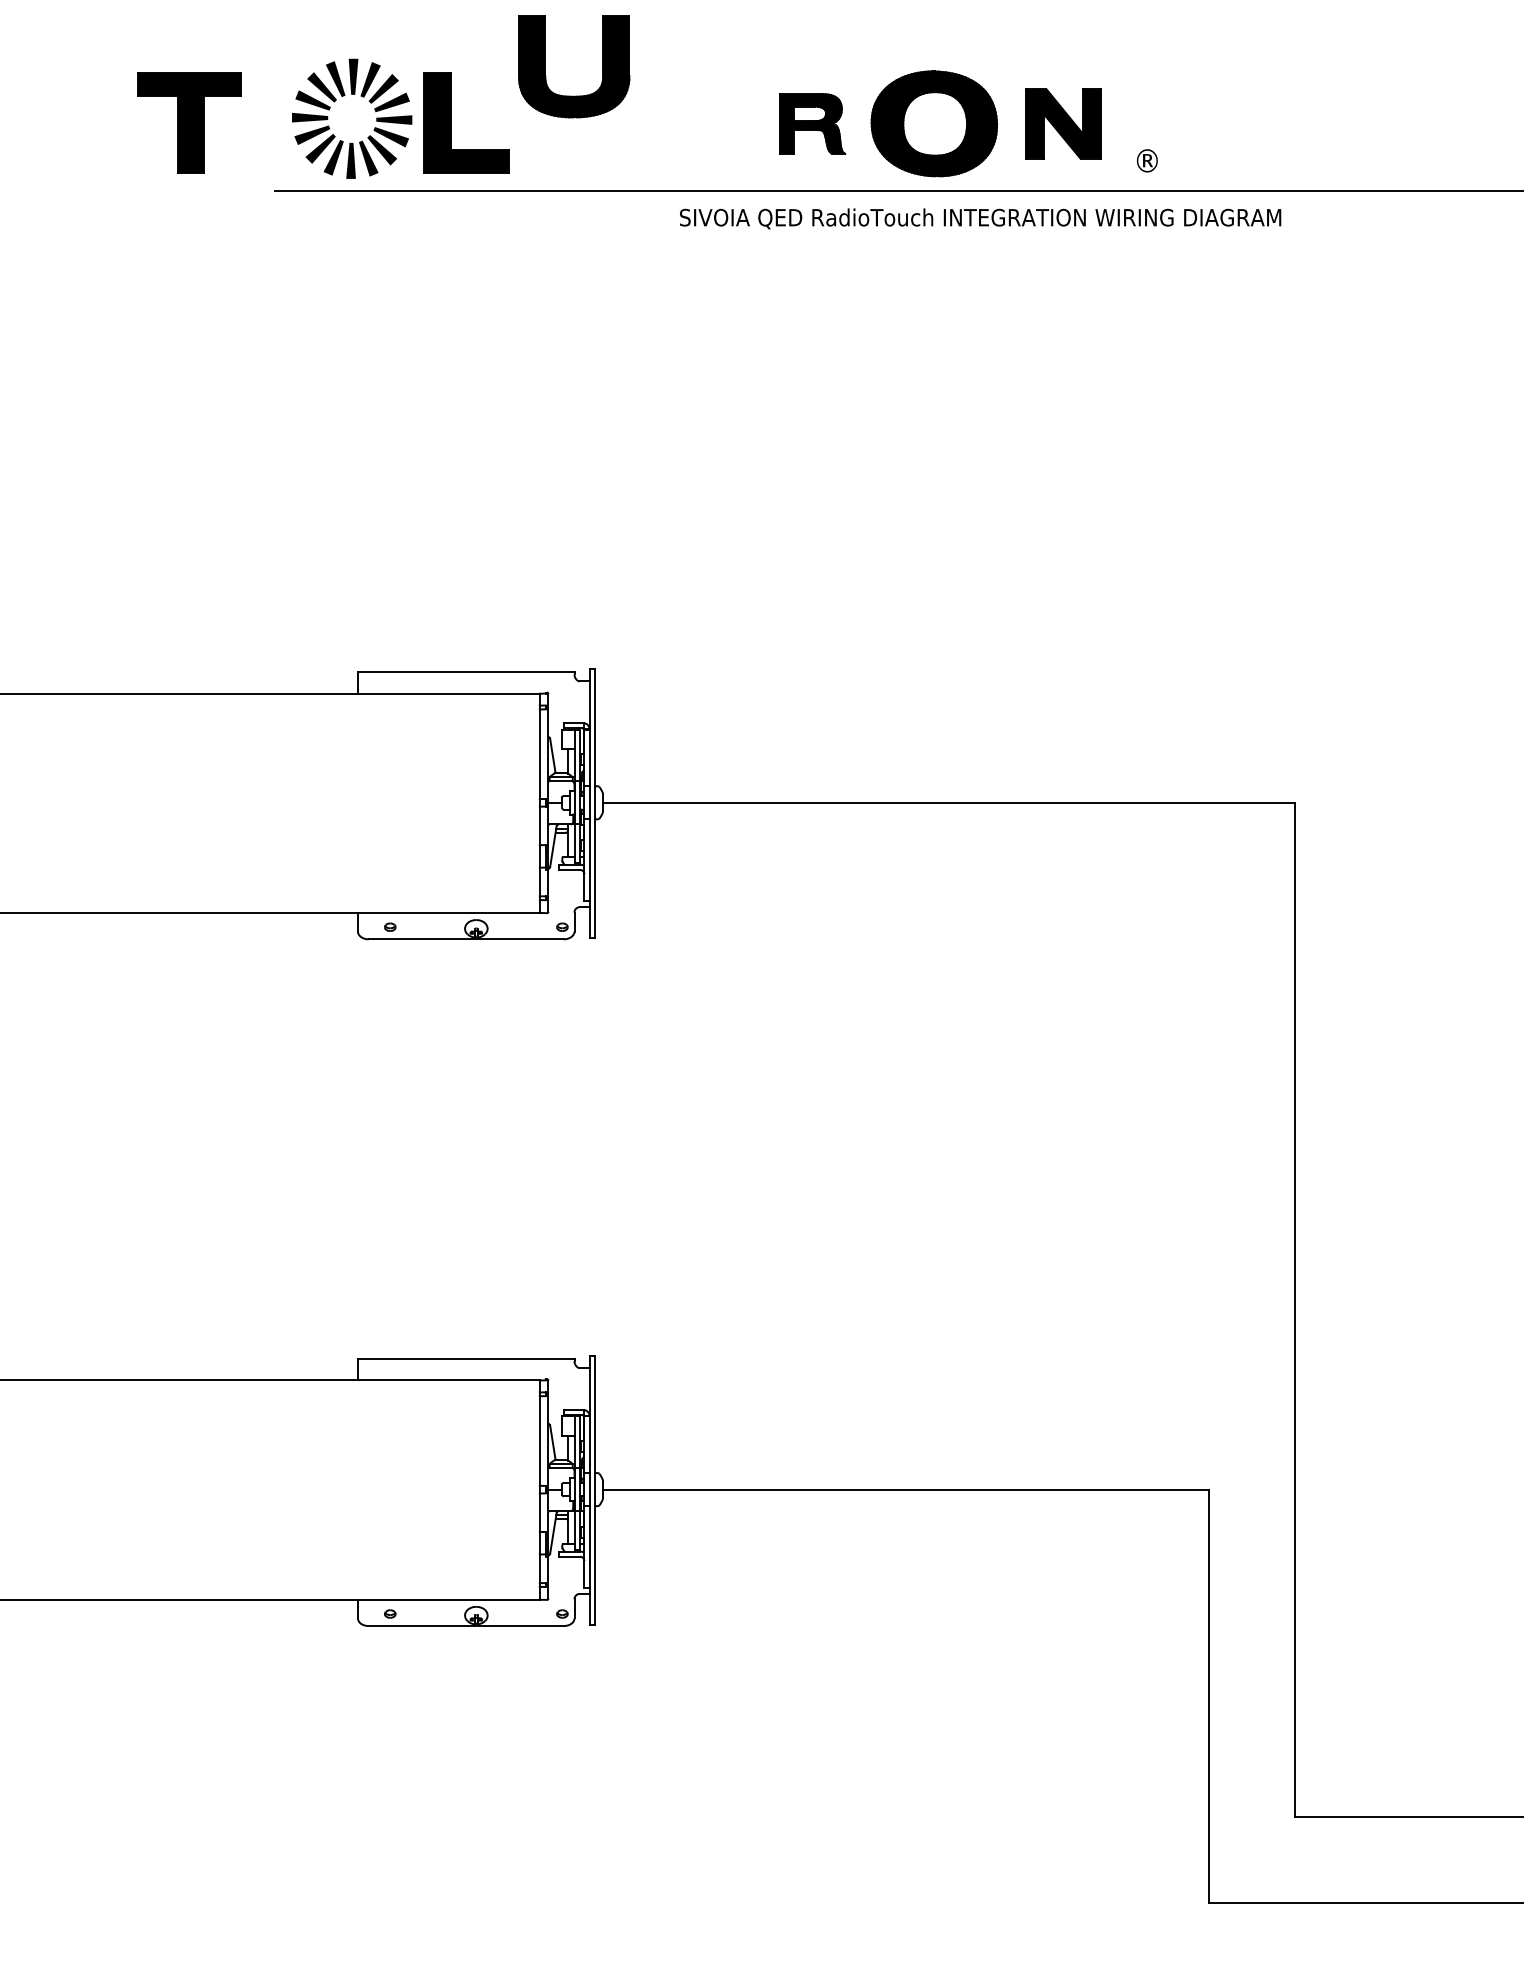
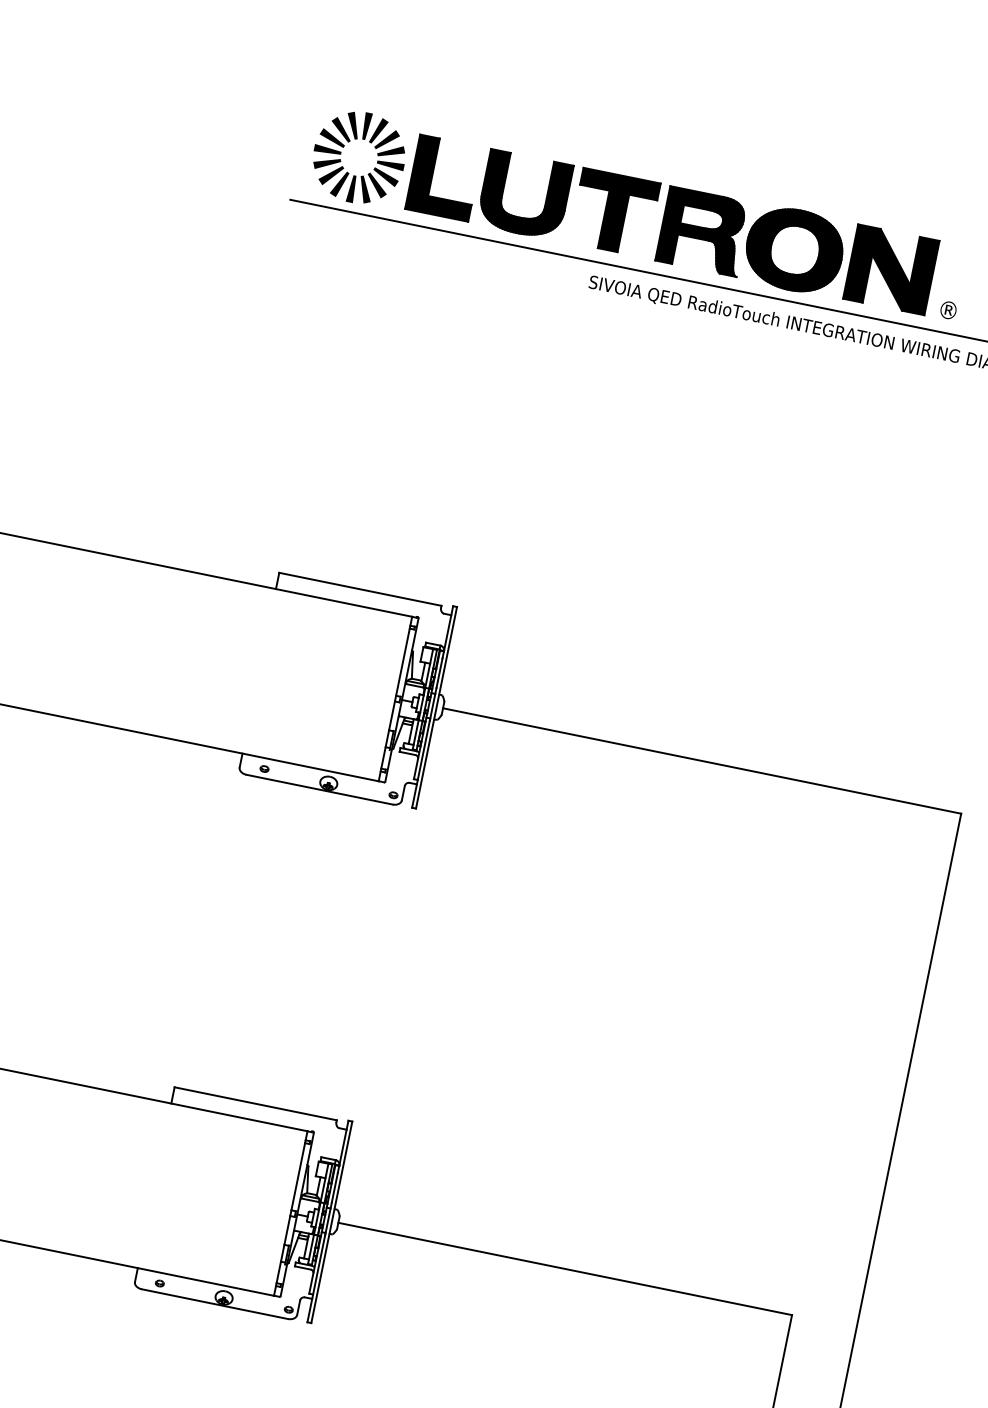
part: (602, 66) -> (546, 199), moved
part: (189, 122) -> (614, 212), moved
part: (812, 123) -> (703, 231), size x1.67
part: (1063, 123) -> (891, 269), size x1.43

